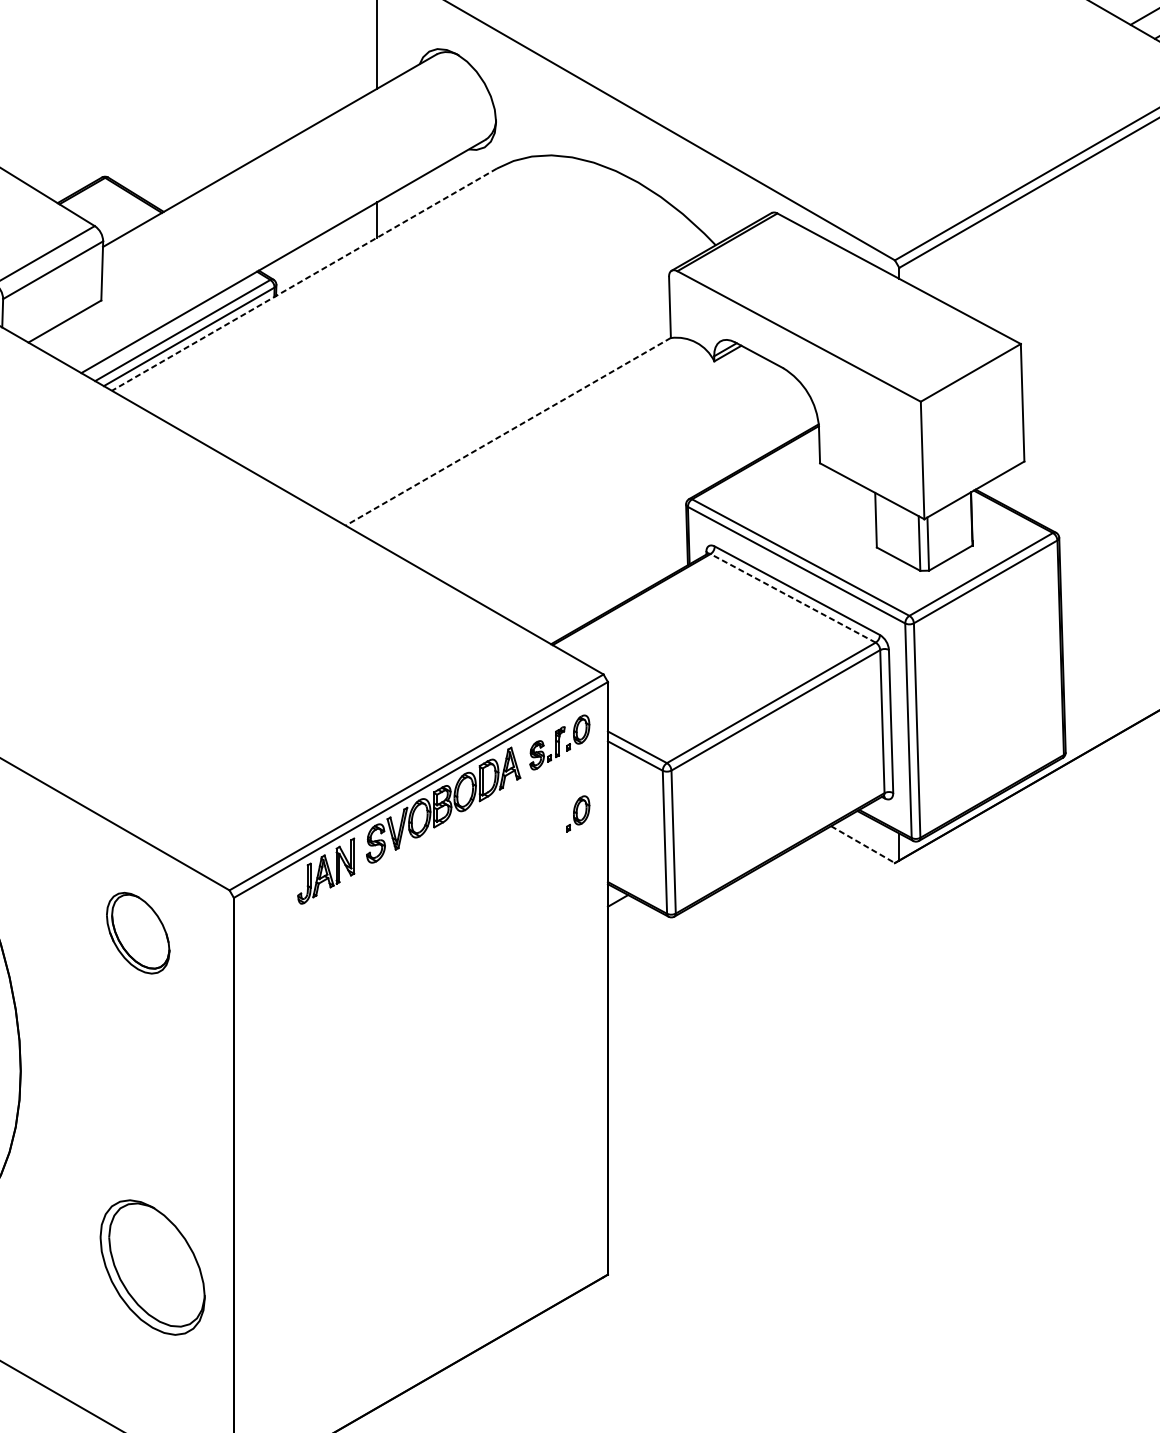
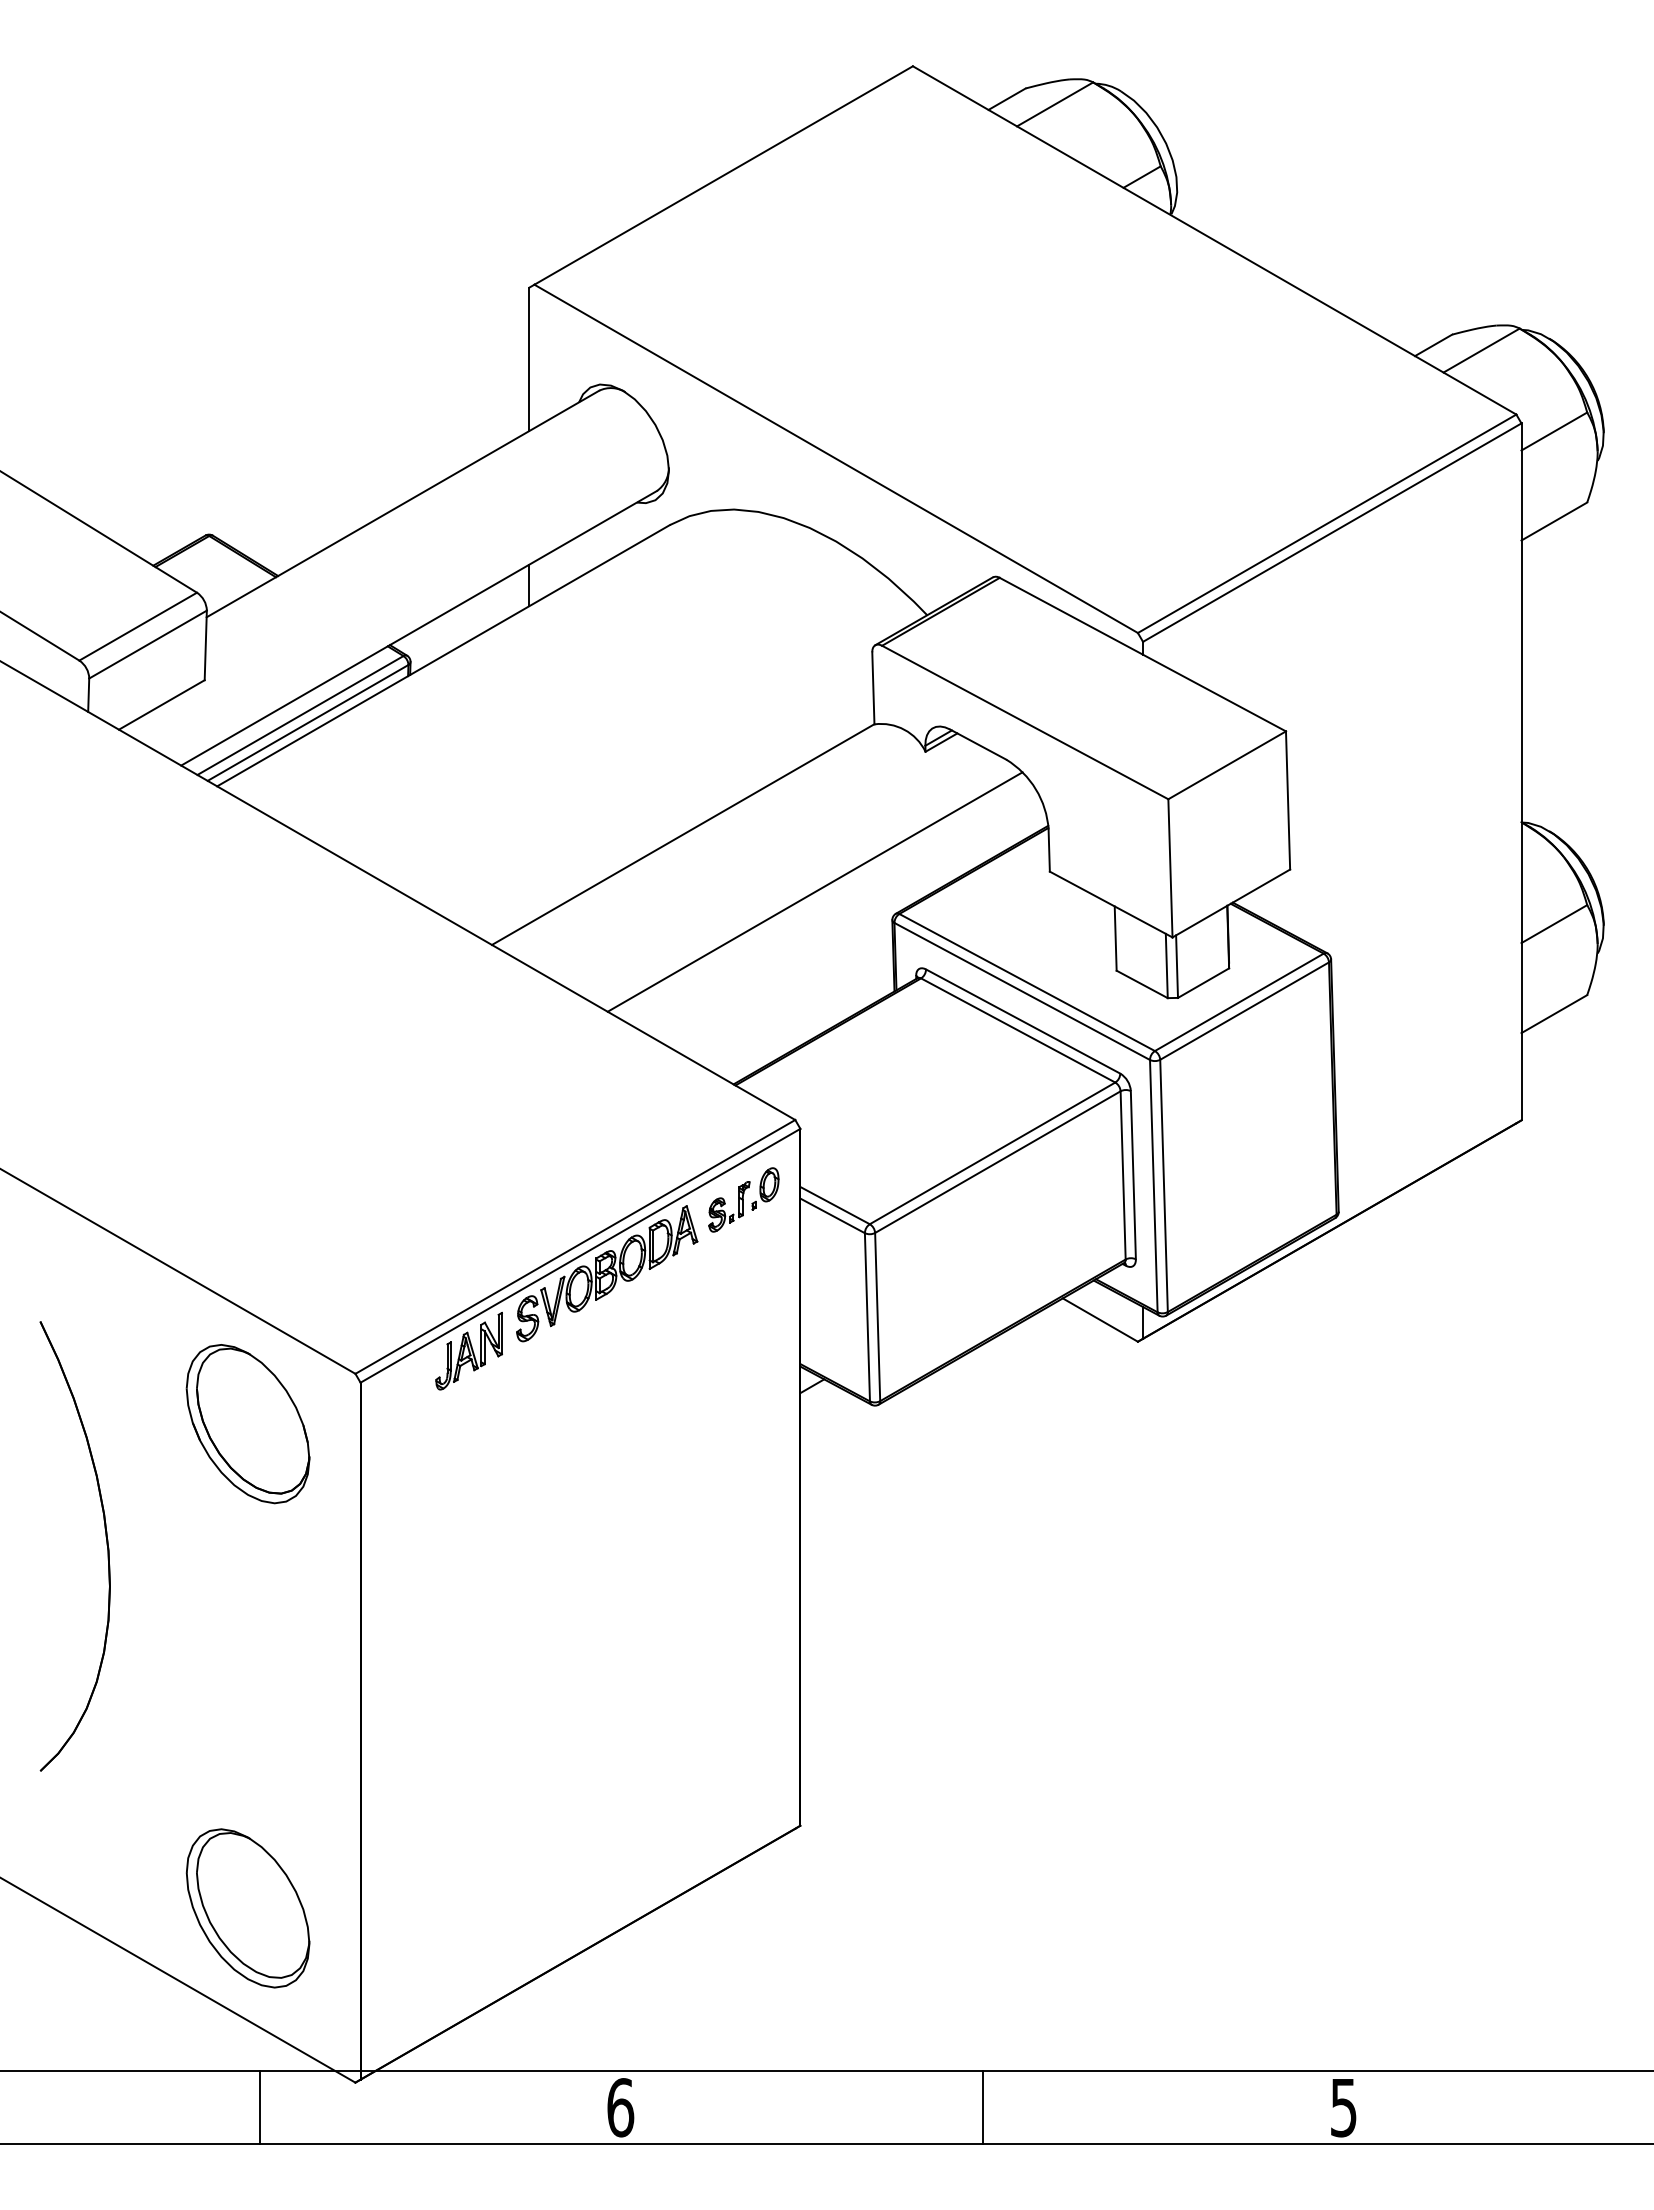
line: (304, 279) -> (443, 655), dashed -> solid
line: (508, 431) -> (683, 834), dashed -> solid
line: (619, 480) -> (814, 891), added
line: (792, 598) -> (1017, 1030), dashed -> solid
part: (578, 813) -> (765, 1283), removed
line: (863, 845) -> (1100, 1320), dashed -> solid
part: (137, 933) -> (247, 1424), size x1.67
part: (152, 1267) -> (247, 1908), moved

